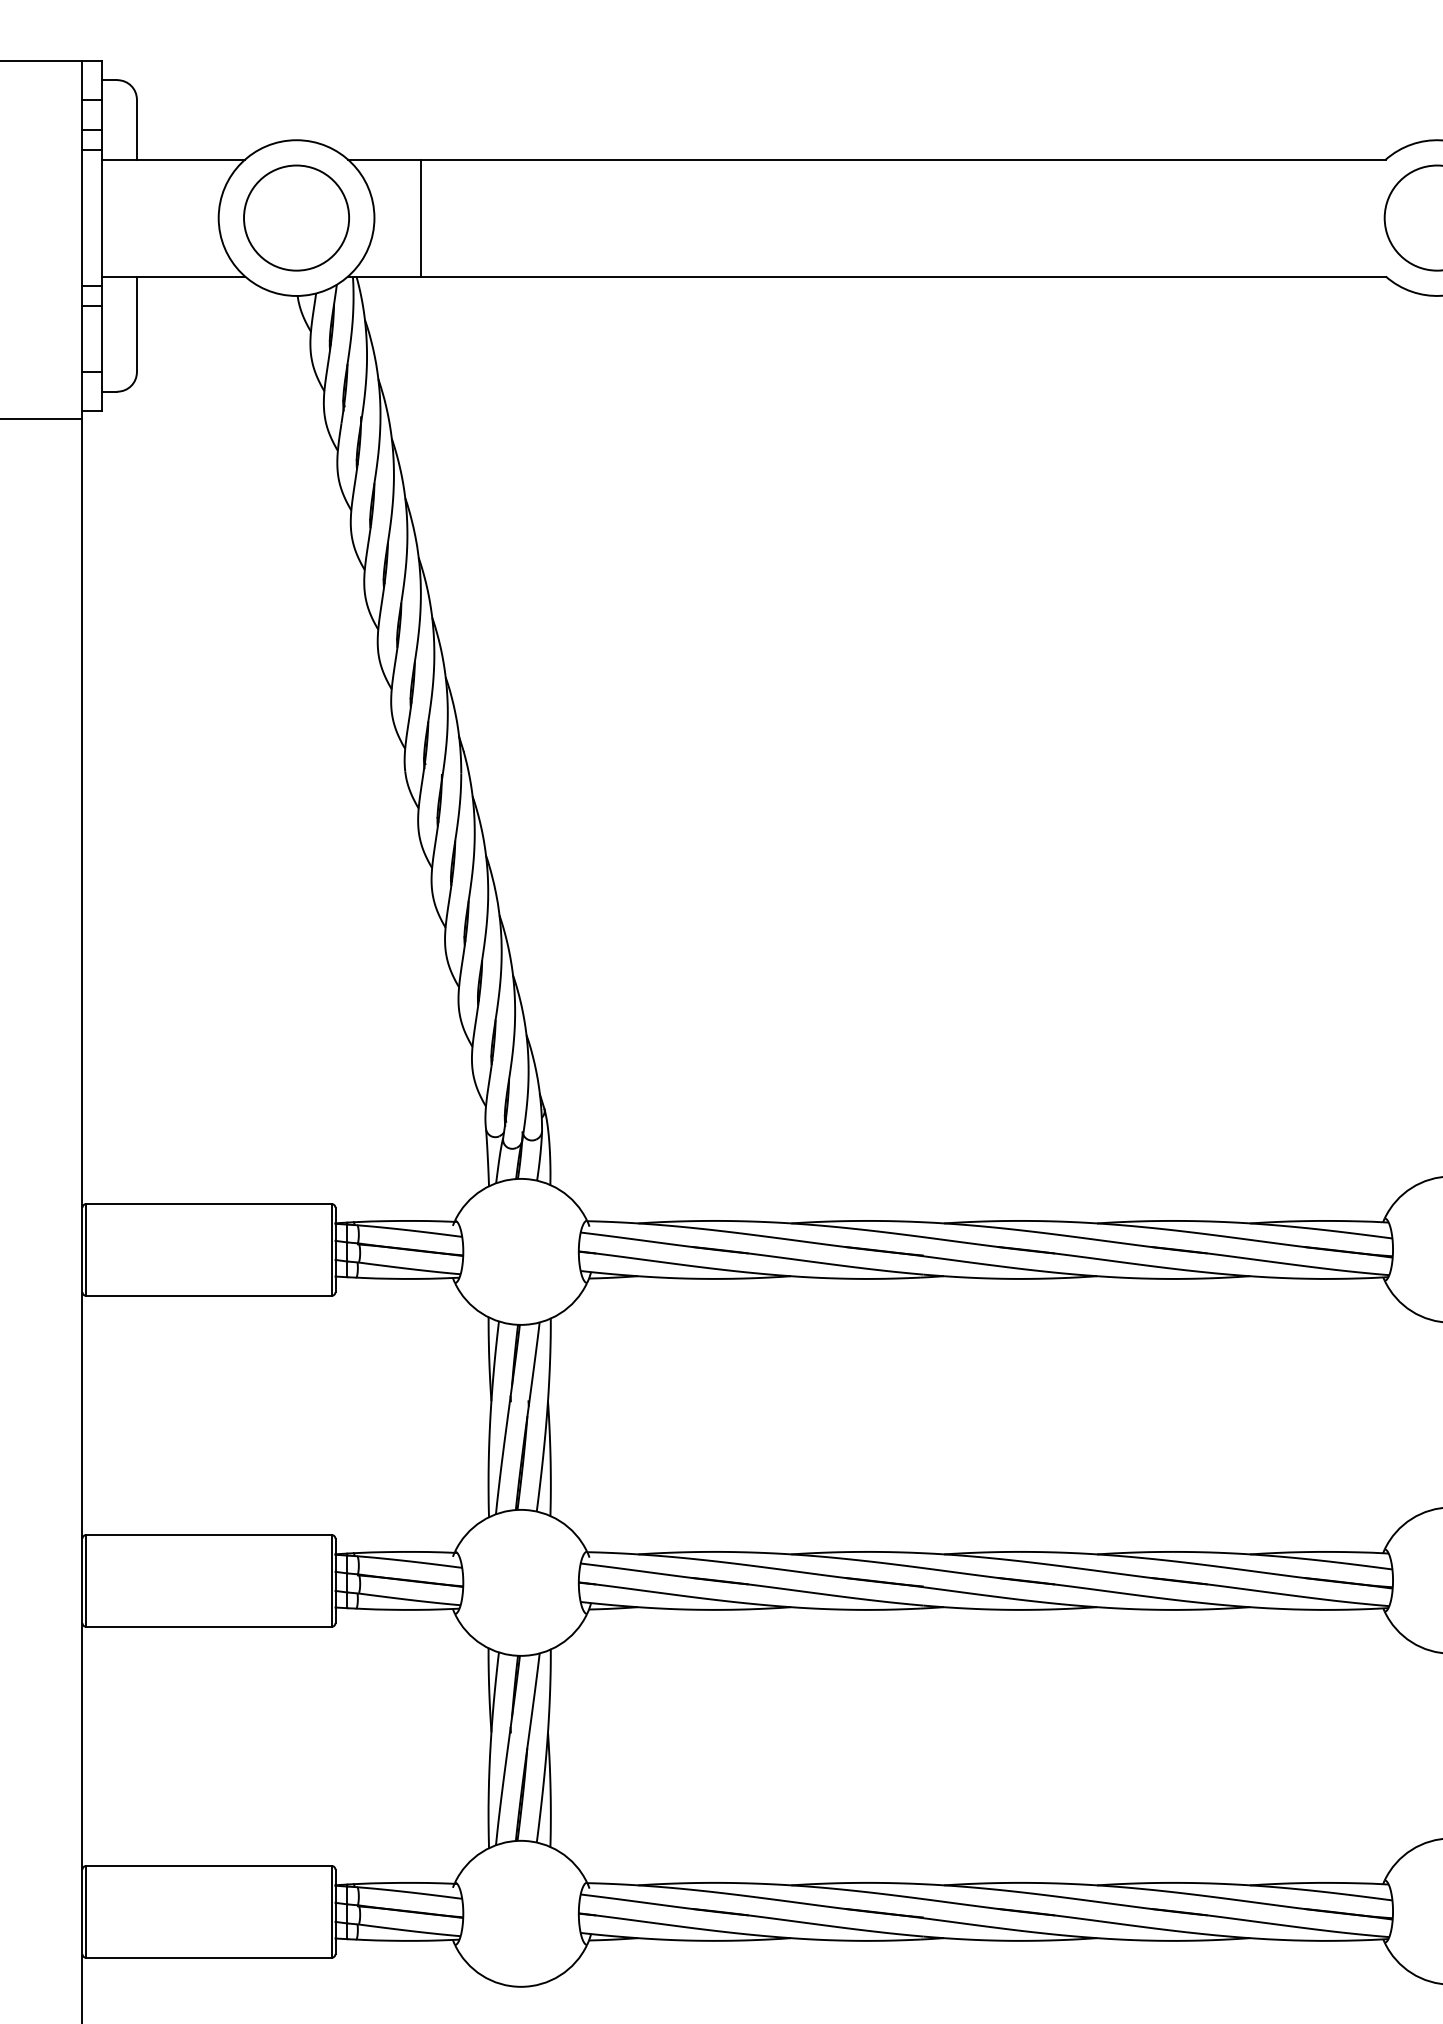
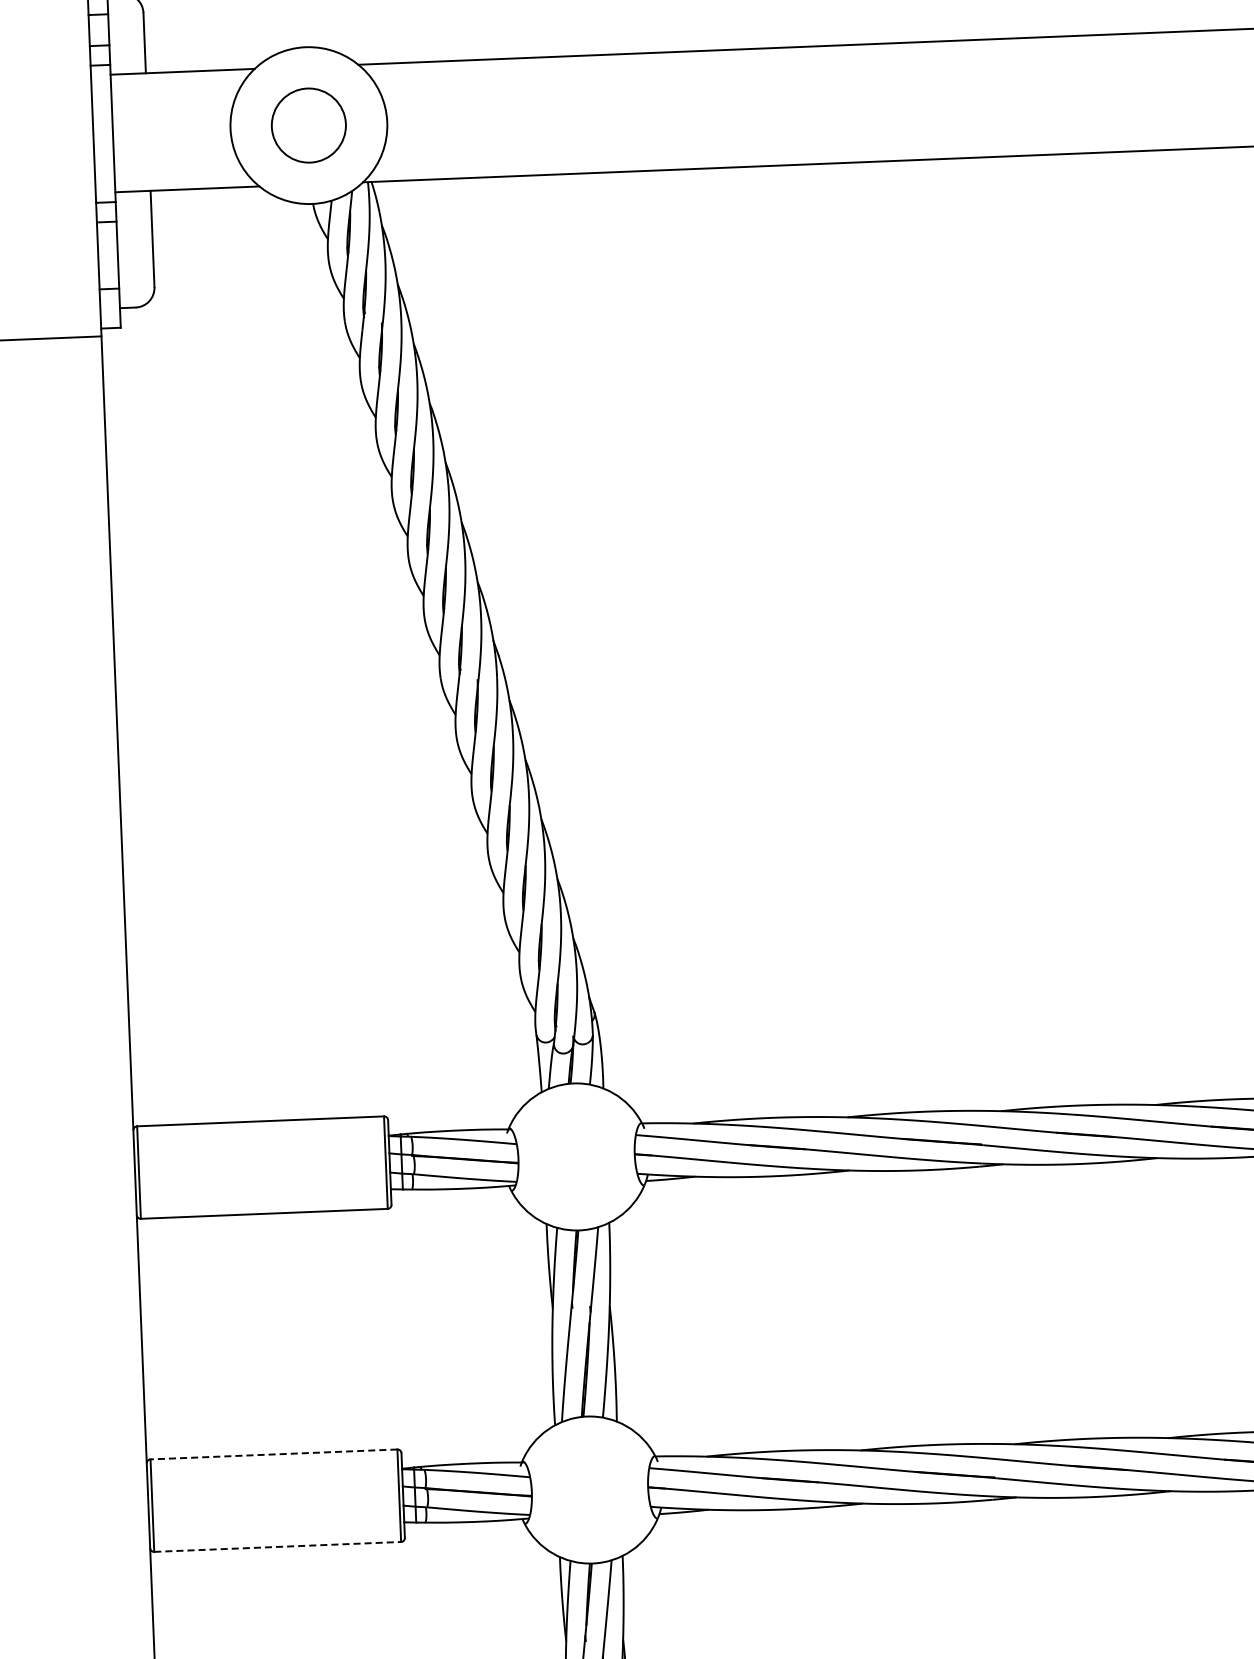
circle: (296, 217) -> (308, 125), size x0.7
line: (420, 217) -> (433, 120), removed
line: (208, 1534) -> (273, 1453), solid -> dashed
line: (208, 1626) -> (277, 1546), solid -> dashed

